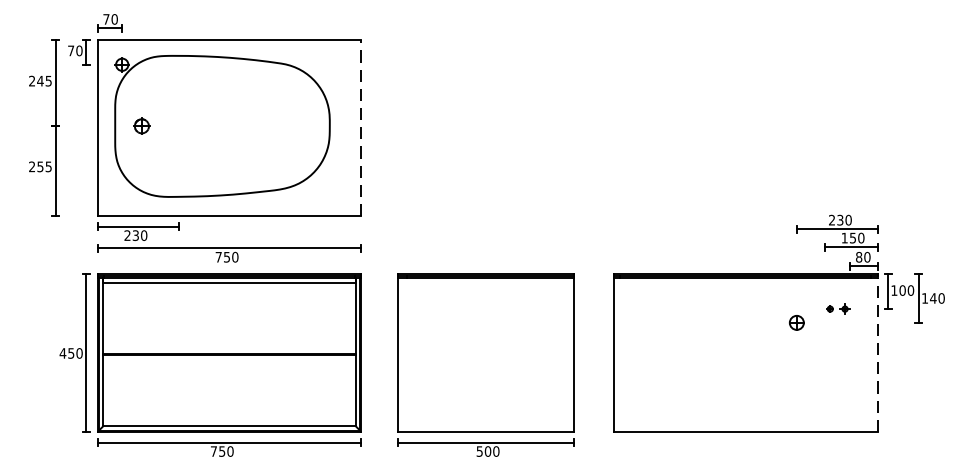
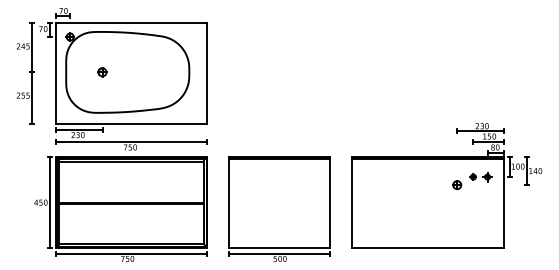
part: (141, 126) -> (102, 72), moved
line: (361, 126) -> (207, 72), dashed -> solid
part: (837, 309) -> (480, 177), size x1.67
line: (877, 353) -> (503, 202), dashed -> solid

